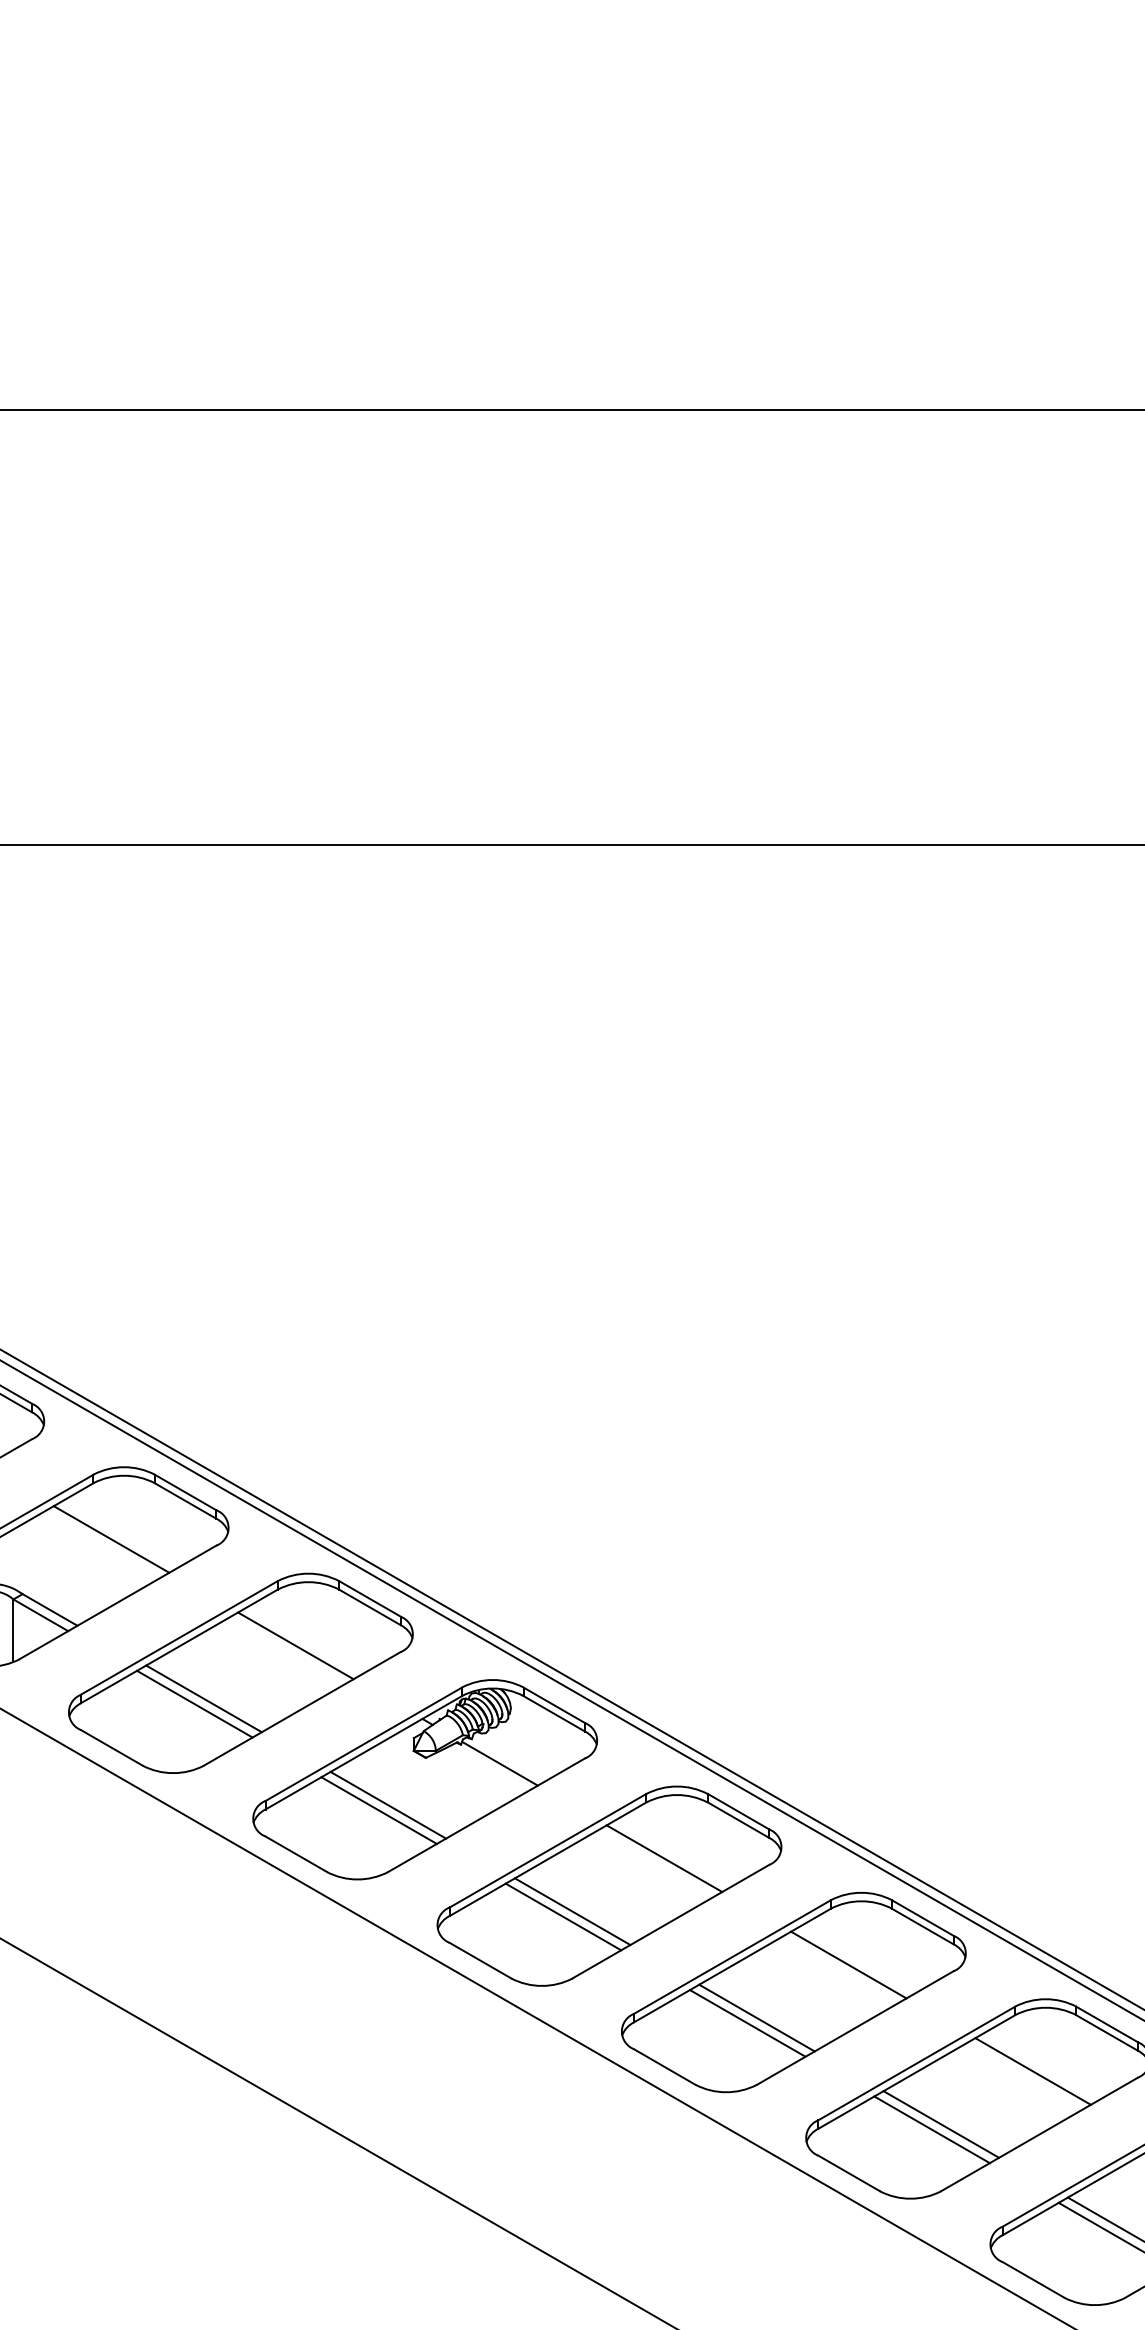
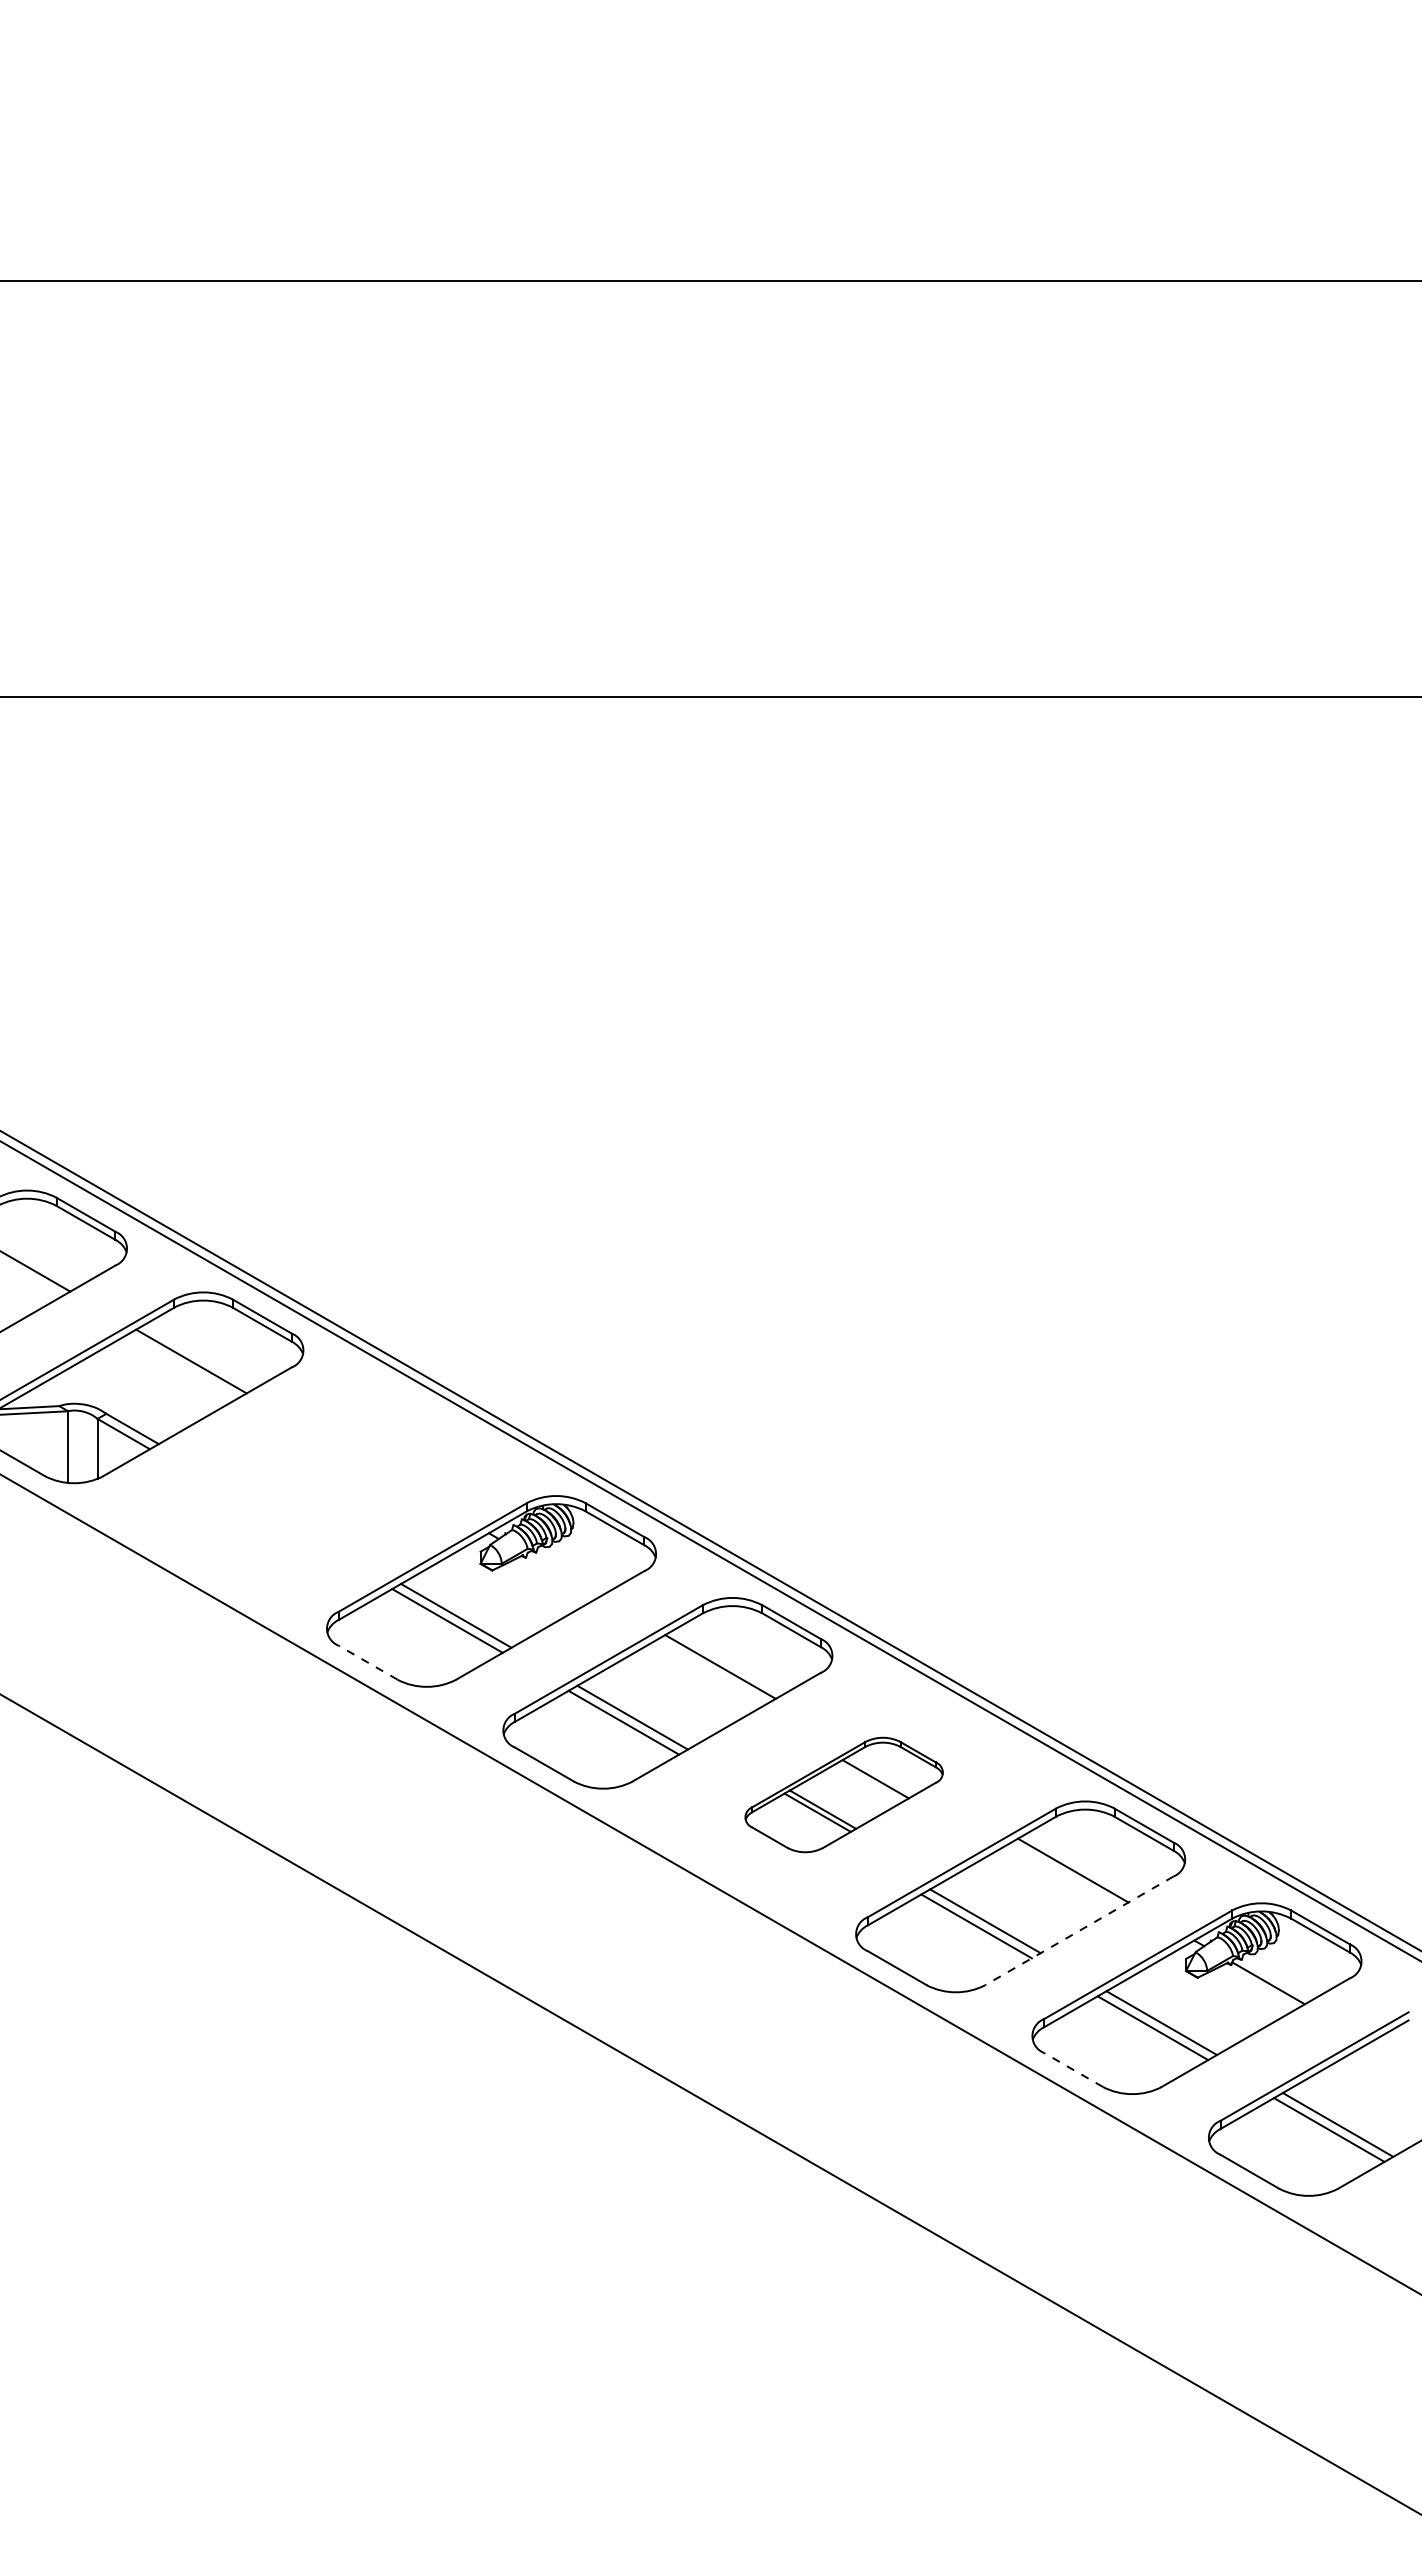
part: (240, 1673) -> (314, 1489), removed
line: (499, 1764) -> (562, 1576), removed
line: (296, 1854) -> (368, 1662), solid -> dashed
part: (793, 1991) -> (843, 1794), size x0.6
line: (1039, 2134) -> (1079, 1930), solid -> dashed
line: (1033, 2279) -> (1073, 2069), solid -> dashed

